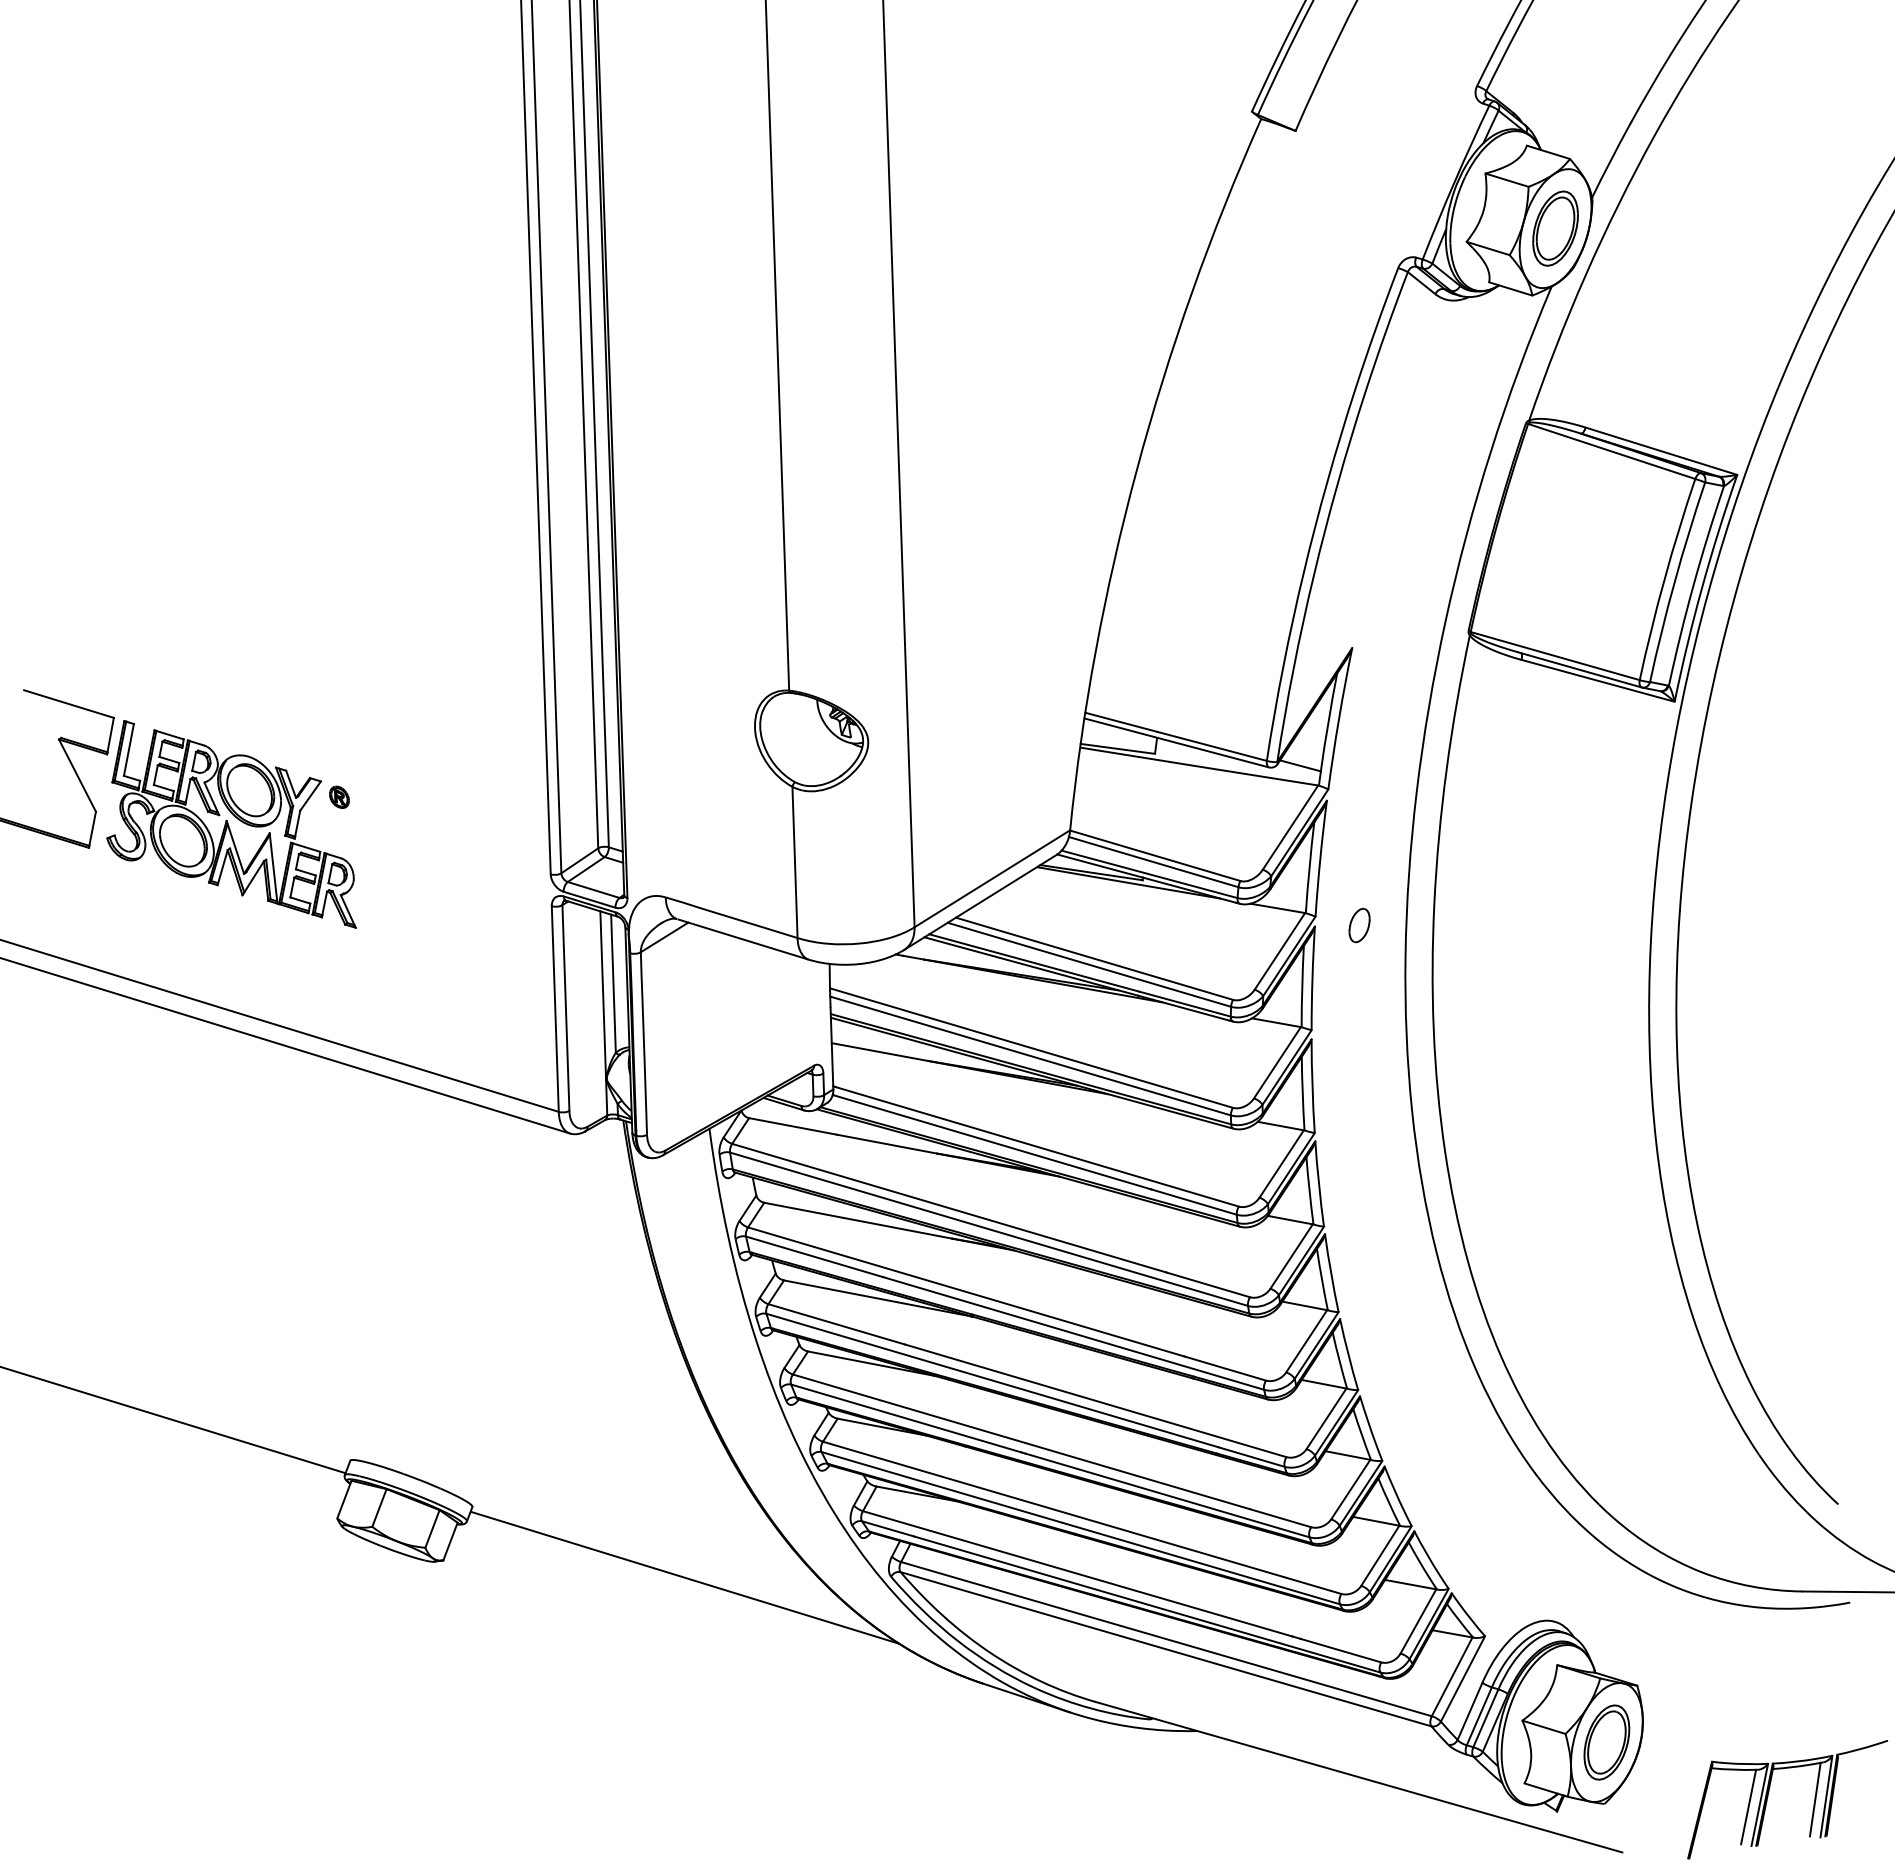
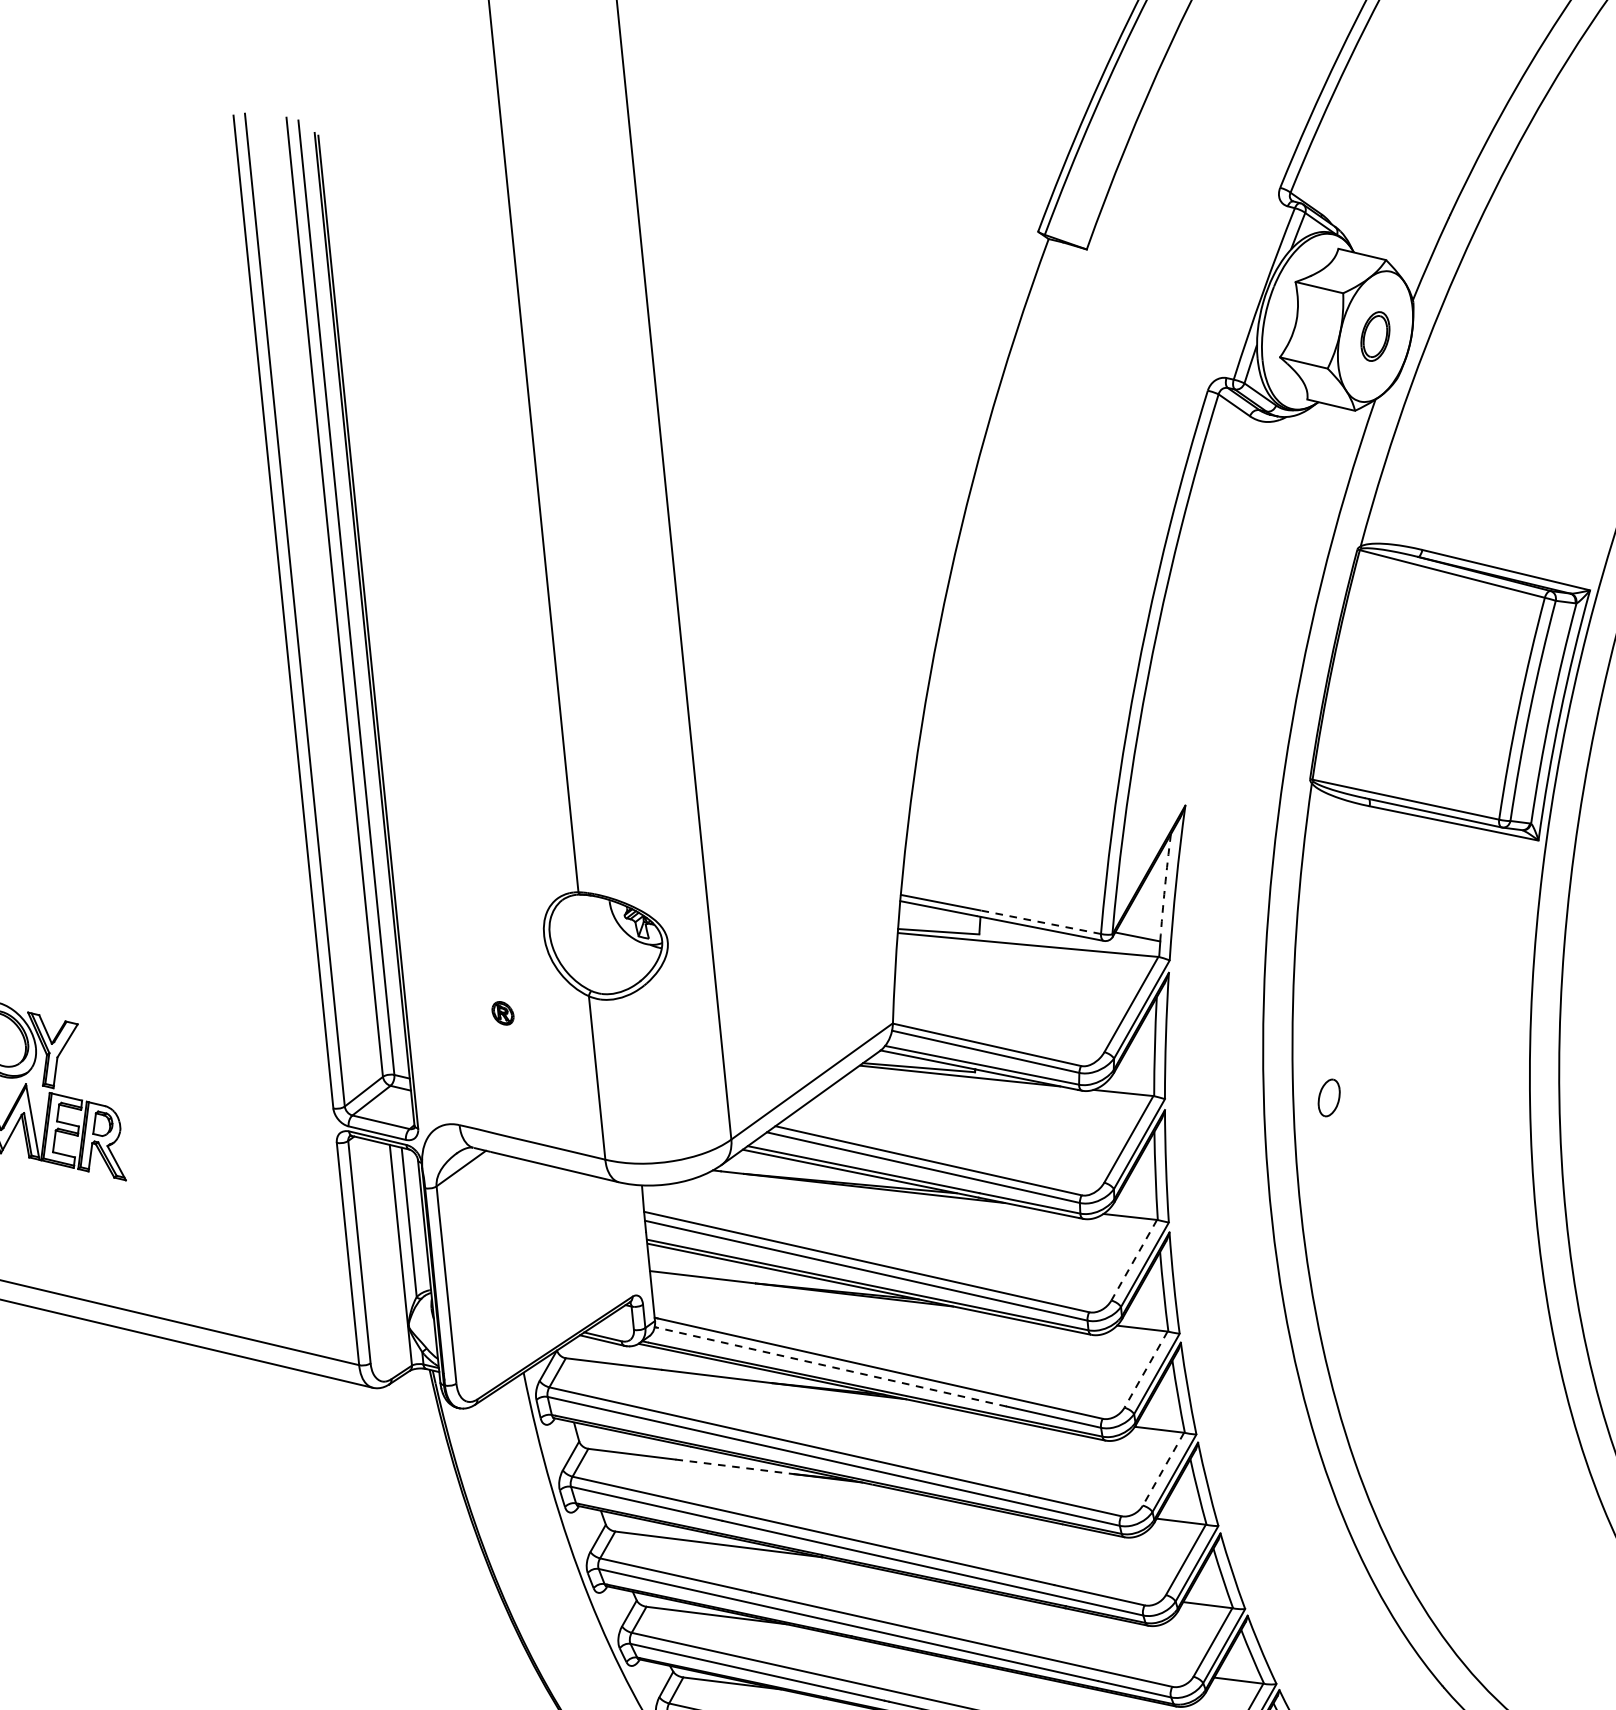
part: (1555, 228) -> (1375, 336), size x0.6
arc: (1328, 722) -> (1165, 887), solid -> dashed
line: (1212, 746) -> (1041, 922), solid -> dashed
part: (339, 796) -> (503, 1012), moved
part: (1359, 925) -> (1329, 1097), moved
line: (1277, 1062) -> (1134, 1259), solid -> dashed
line: (992, 1142) -> (831, 1367), solid -> dashed
line: (1281, 1164) -> (1145, 1370), solid -> dashed
line: (898, 1228) -> (735, 1467), solid -> dashed
line: (1291, 1256) -> (1163, 1469), solid -> dashed

